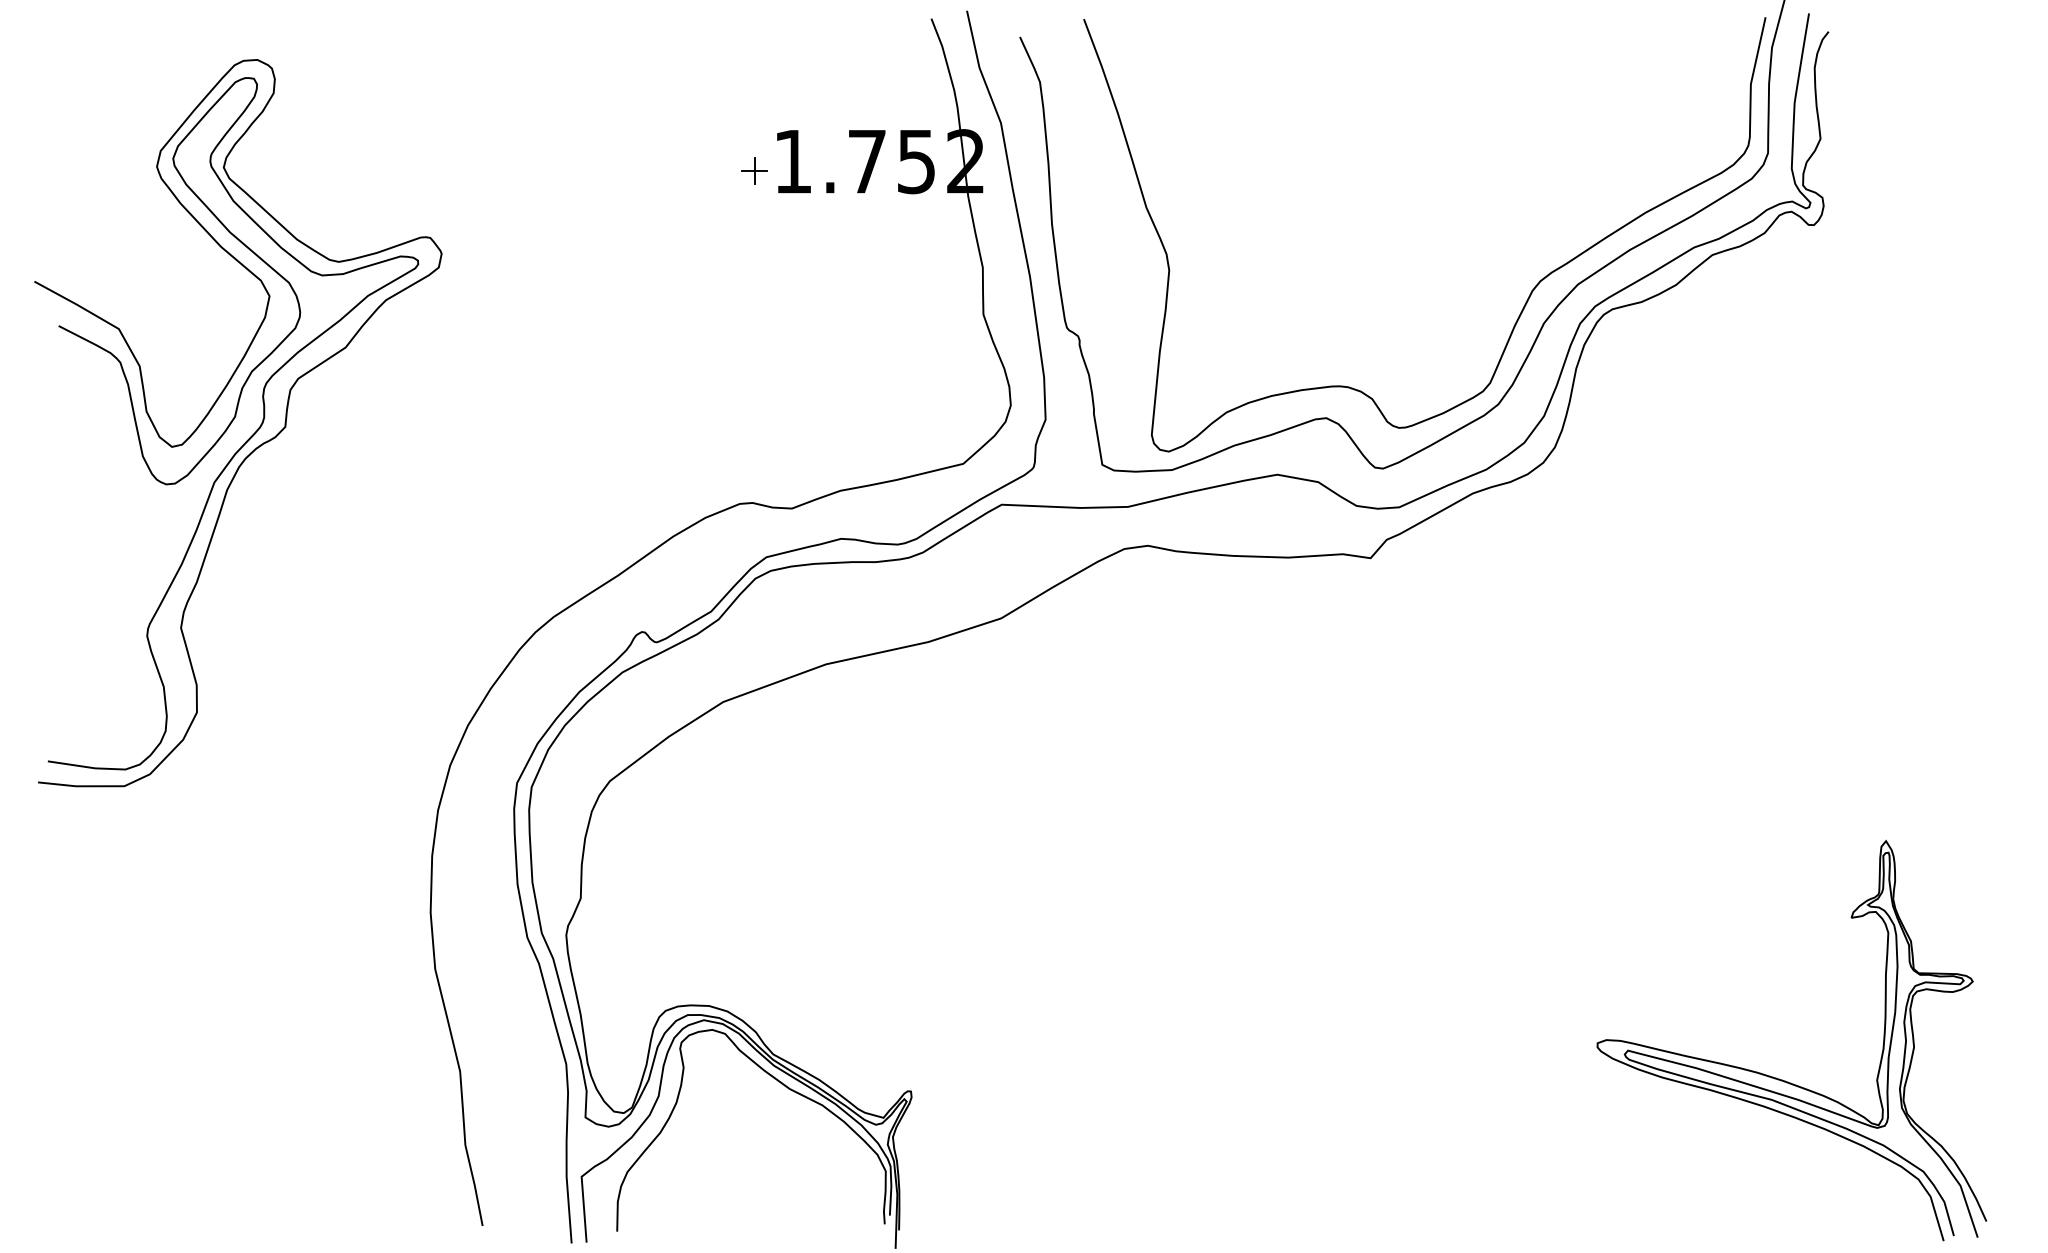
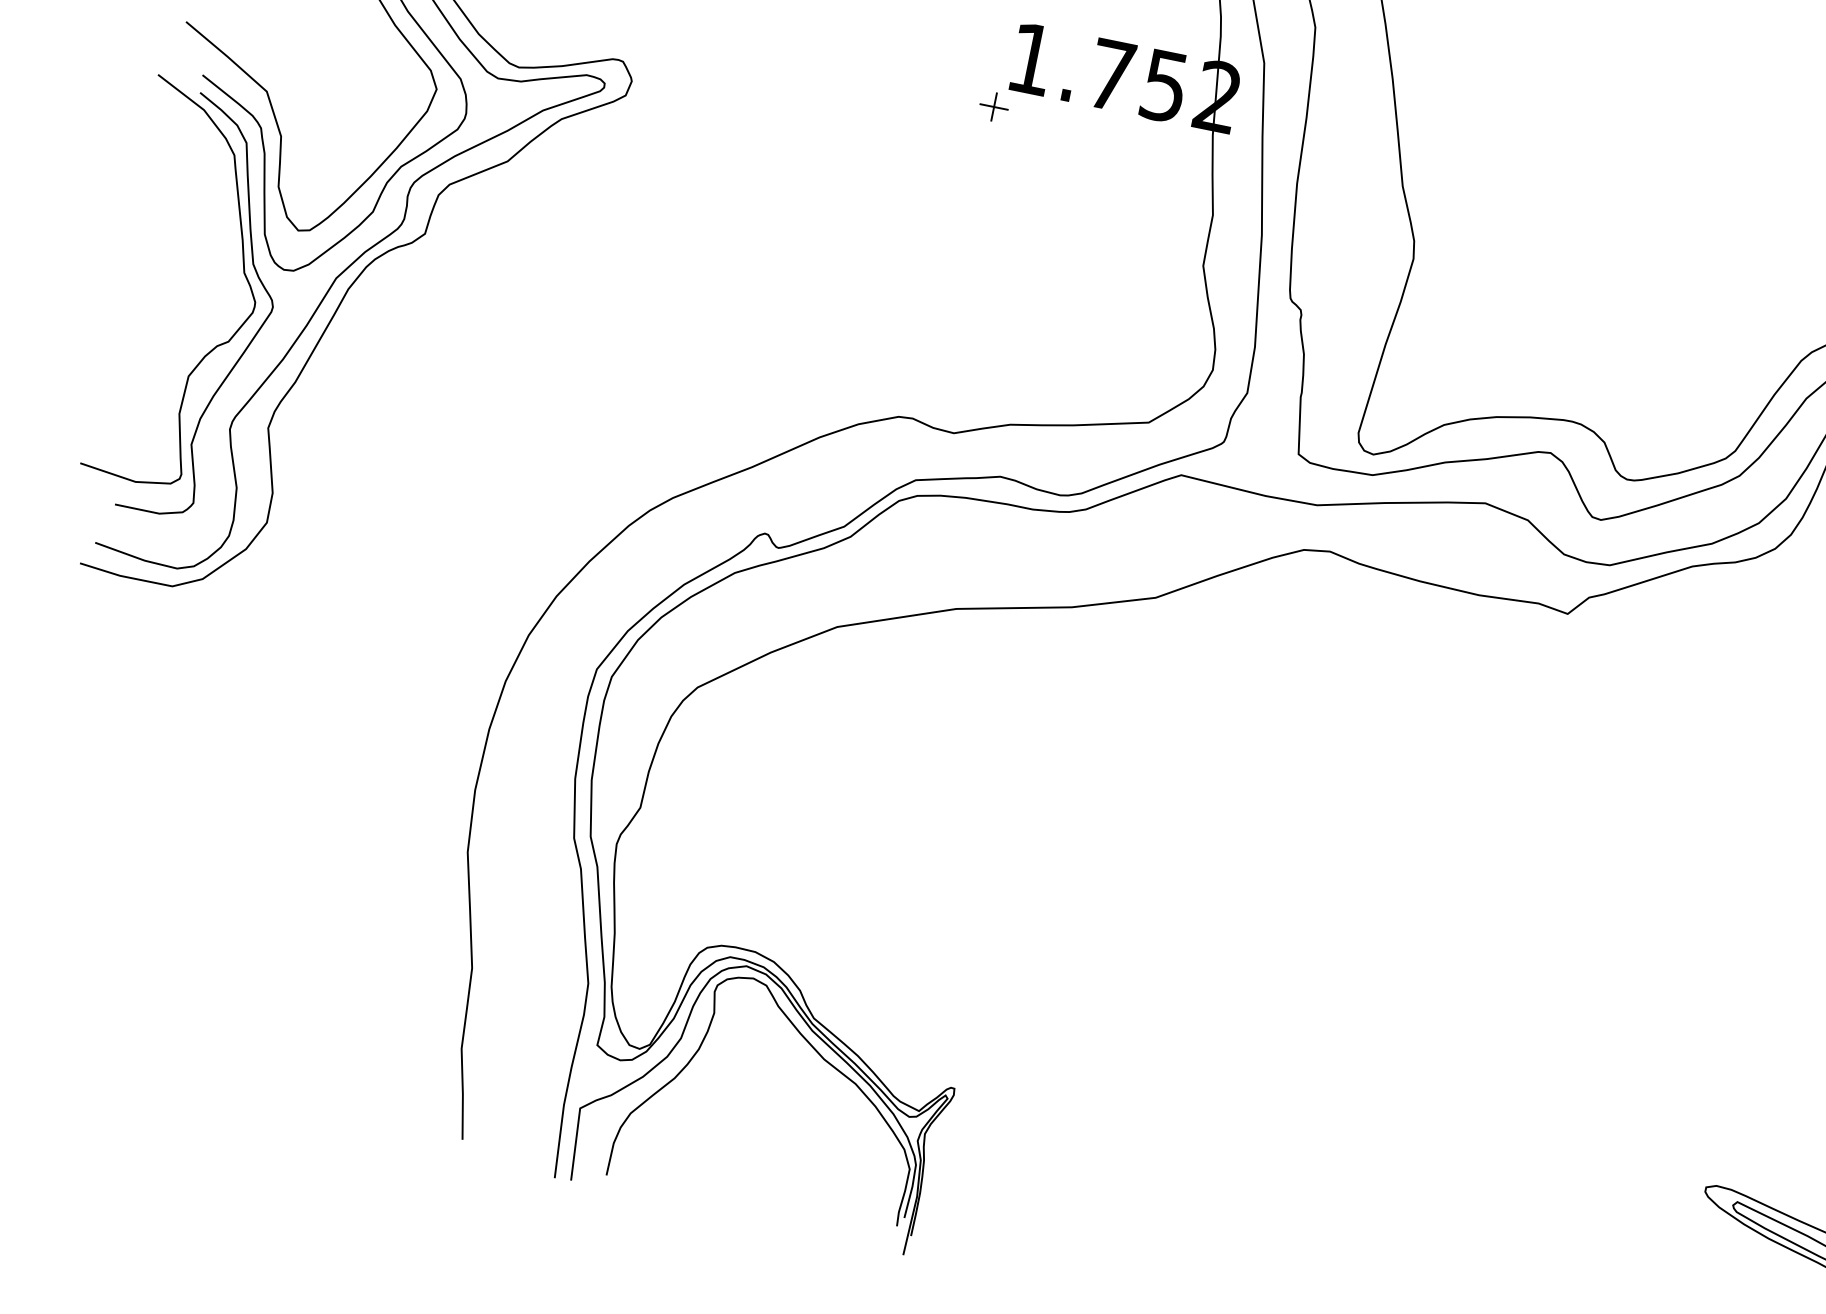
part: (754, 170) -> (994, 106), moved
part: (121, 562) -> (218, 344), added

